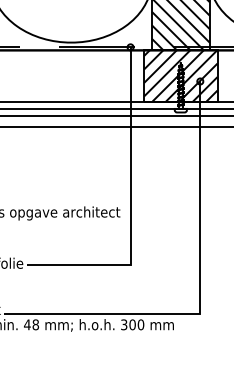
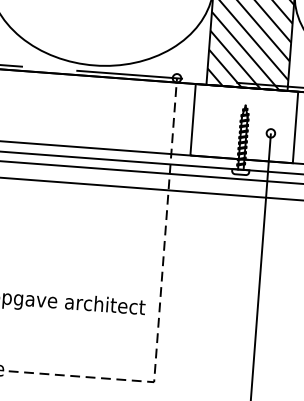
hatch: (180, 75) -> (243, 122), removed
line: (130, 207) -> (160, 302), solid -> dashed

